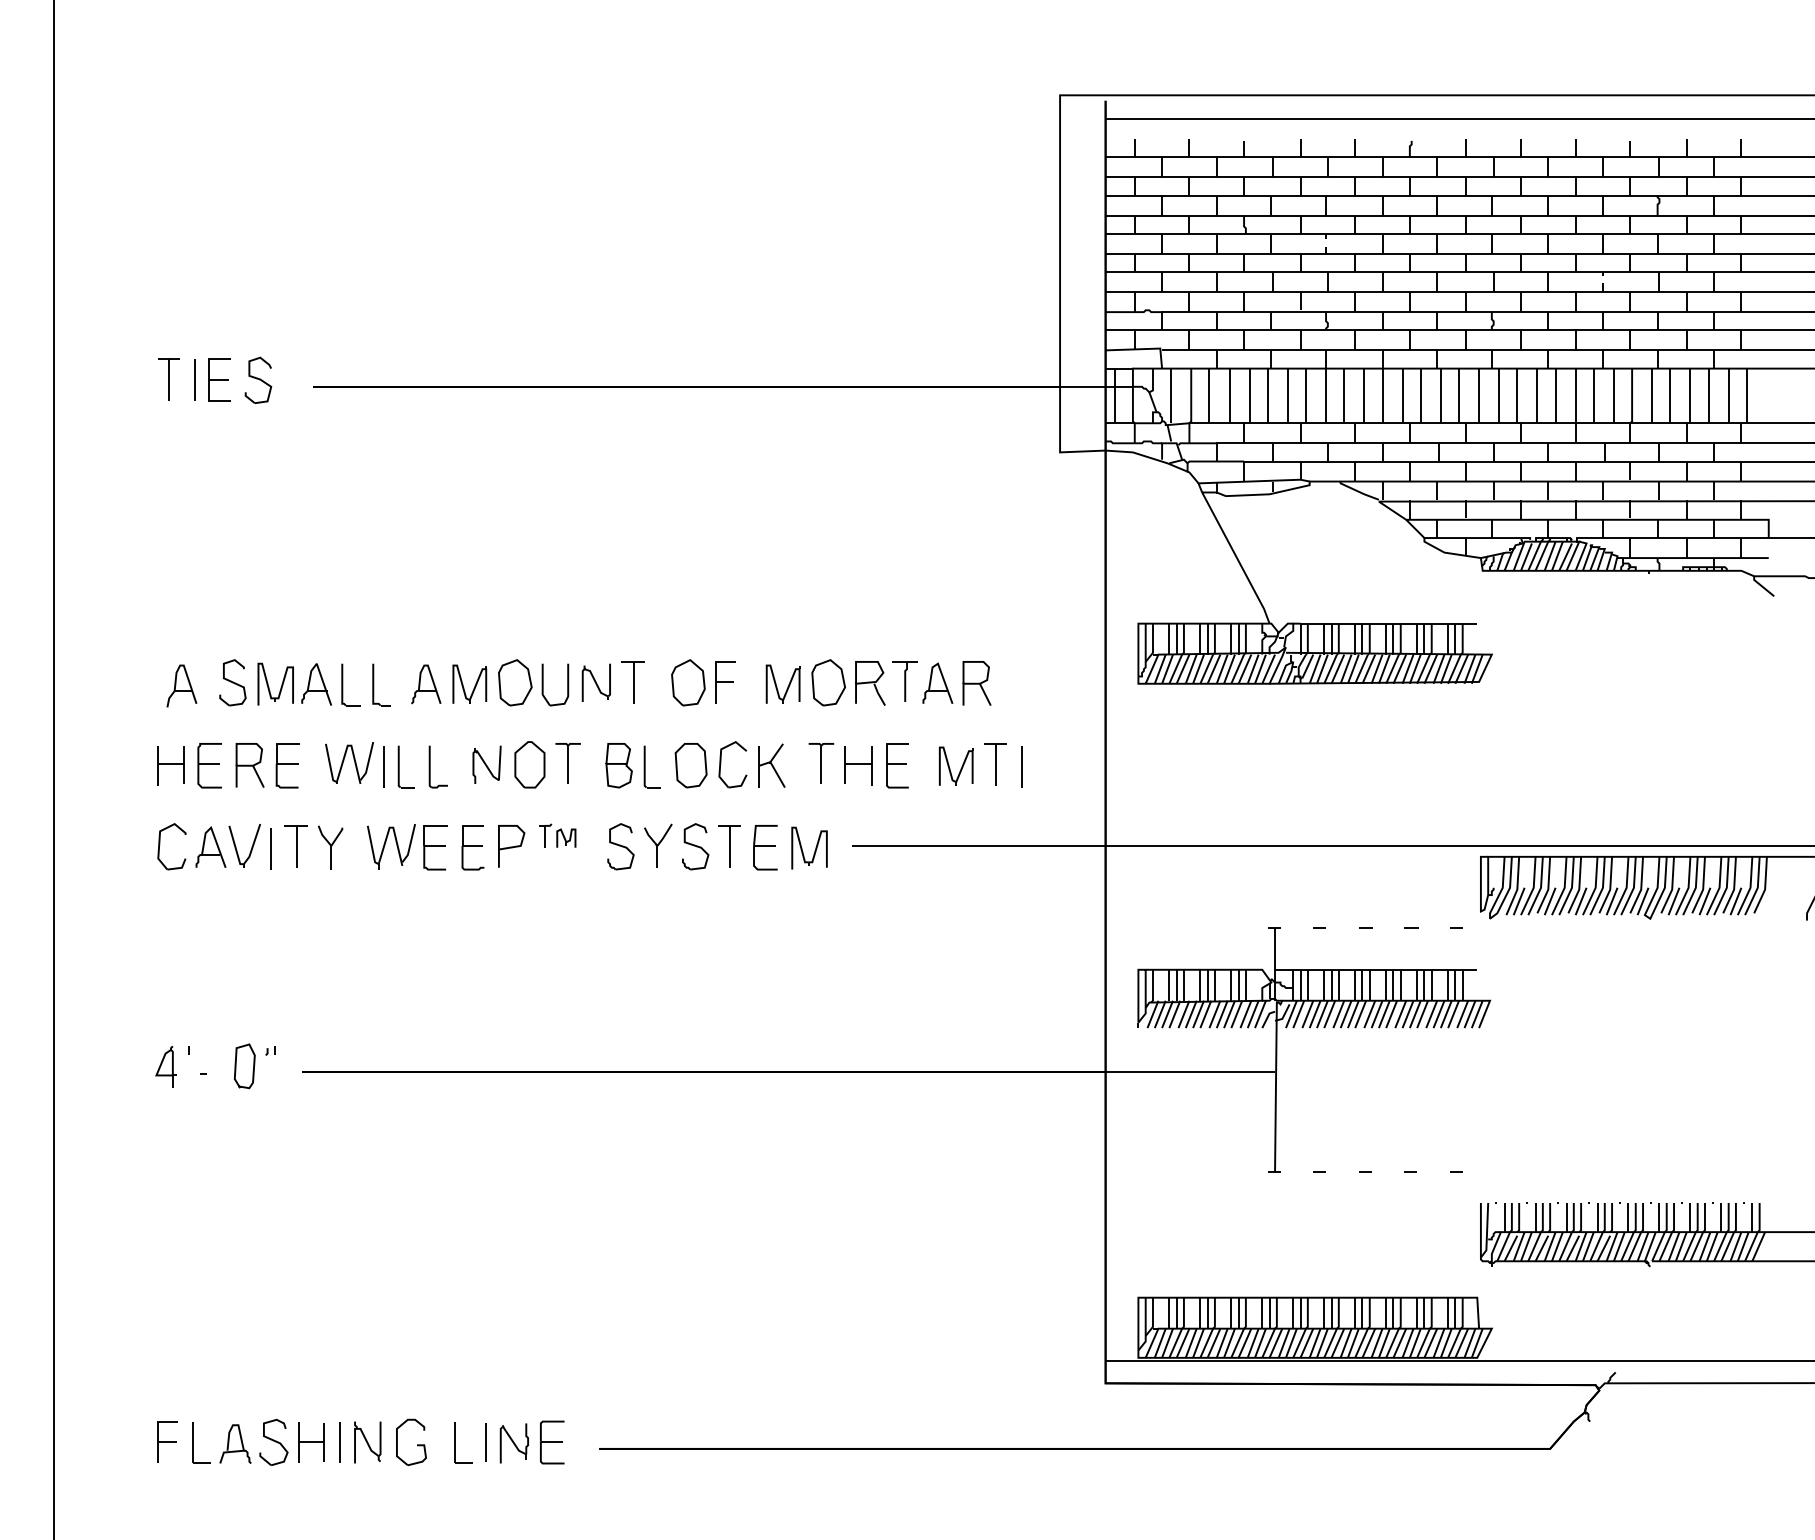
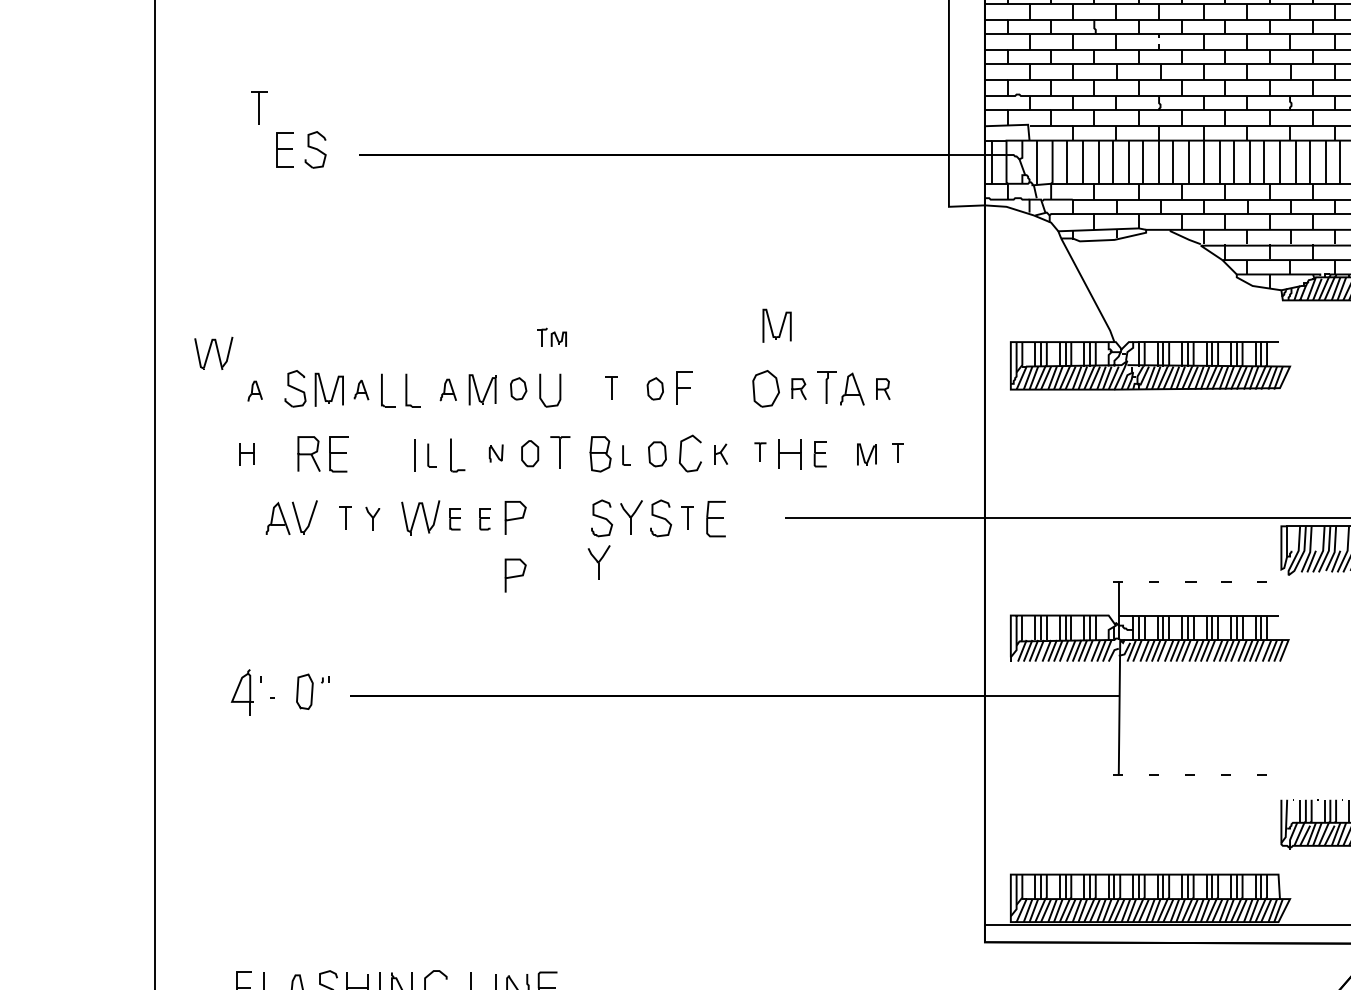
part: (168, 379) -> (258, 107), moved
line: (194, 379) -> (265, 149), removed
part: (515, 682) -> (518, 388), size x0.6
part: (595, 682) -> (581, 388), removed
part: (632, 682) -> (611, 388), size x0.7
part: (688, 682) -> (655, 388), size x0.6
part: (782, 683) -> (729, 389), removed
part: (870, 683) -> (799, 389), size x0.6
part: (976, 683) -> (882, 389), size x0.6
part: (316, 684) -> (361, 390), size x0.6
part: (426, 684) -> (448, 390), size x0.7
part: (181, 685) -> (254, 390), size x0.6
part: (349, 762) -> (213, 353), moved
part: (821, 763) -> (760, 452), size x0.6
part: (486, 764) -> (495, 453), size x0.6
part: (529, 764) -> (529, 453), size x0.7
part: (995, 764) -> (897, 453), size x0.6
part: (170, 765) -> (246, 454), size x0.7
part: (209, 765) -> (277, 454), removed
part: (690, 765) -> (656, 454), size x0.7
part: (771, 765) -> (720, 454), size x0.6
part: (897, 765) -> (820, 454), size x0.7
part: (956, 765) -> (867, 454), size x0.7
part: (405, 766) -> (431, 454), size x0.7
part: (651, 766) -> (626, 454), size x0.6
line: (1021, 766) -> (918, 454), removed
part: (557, 835) -> (551, 337), moved
part: (160, 845) -> (238, 517), removed
part: (295, 846) -> (344, 518), size x0.7
part: (729, 846) -> (687, 518), size x0.7
part: (330, 847) -> (372, 518), size x0.7
part: (435, 847) -> (455, 518), size x0.6
part: (472, 847) -> (484, 518), size x0.6
part: (809, 847) -> (777, 325), moved
line: (270, 848) -> (325, 519), removed
part: (617, 902) -> (599, 562), added
curve: (511, 919) -> (515, 575), added
part: (165, 1066) -> (242, 691), size x1.4

